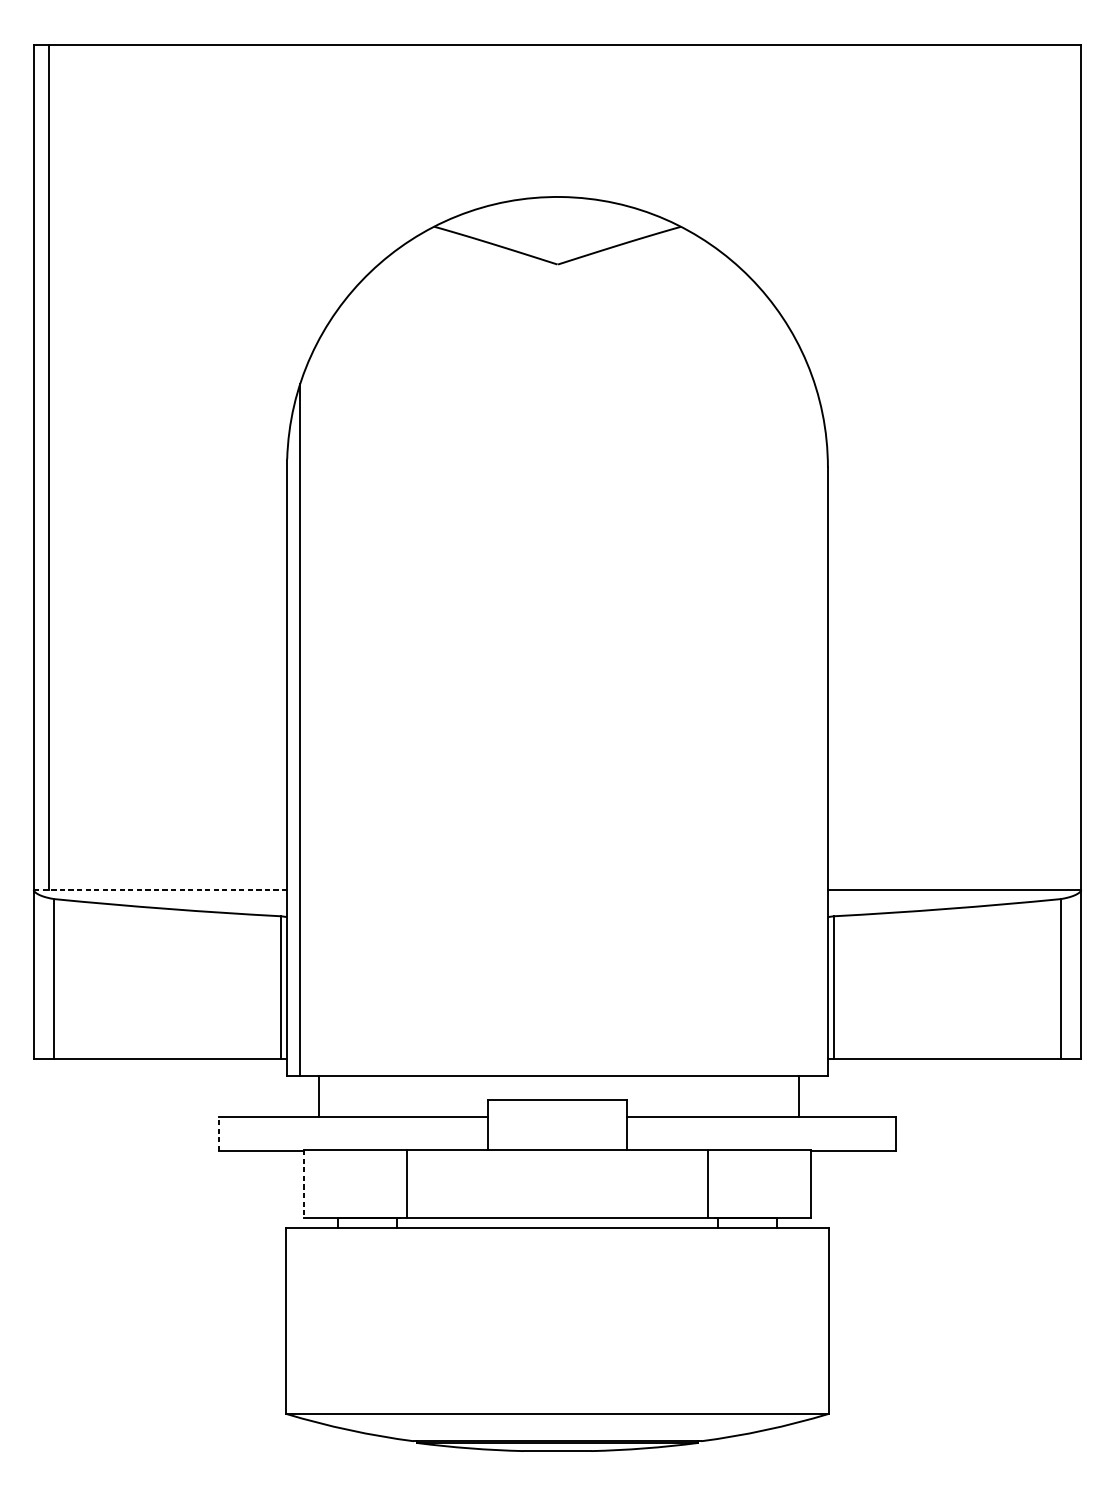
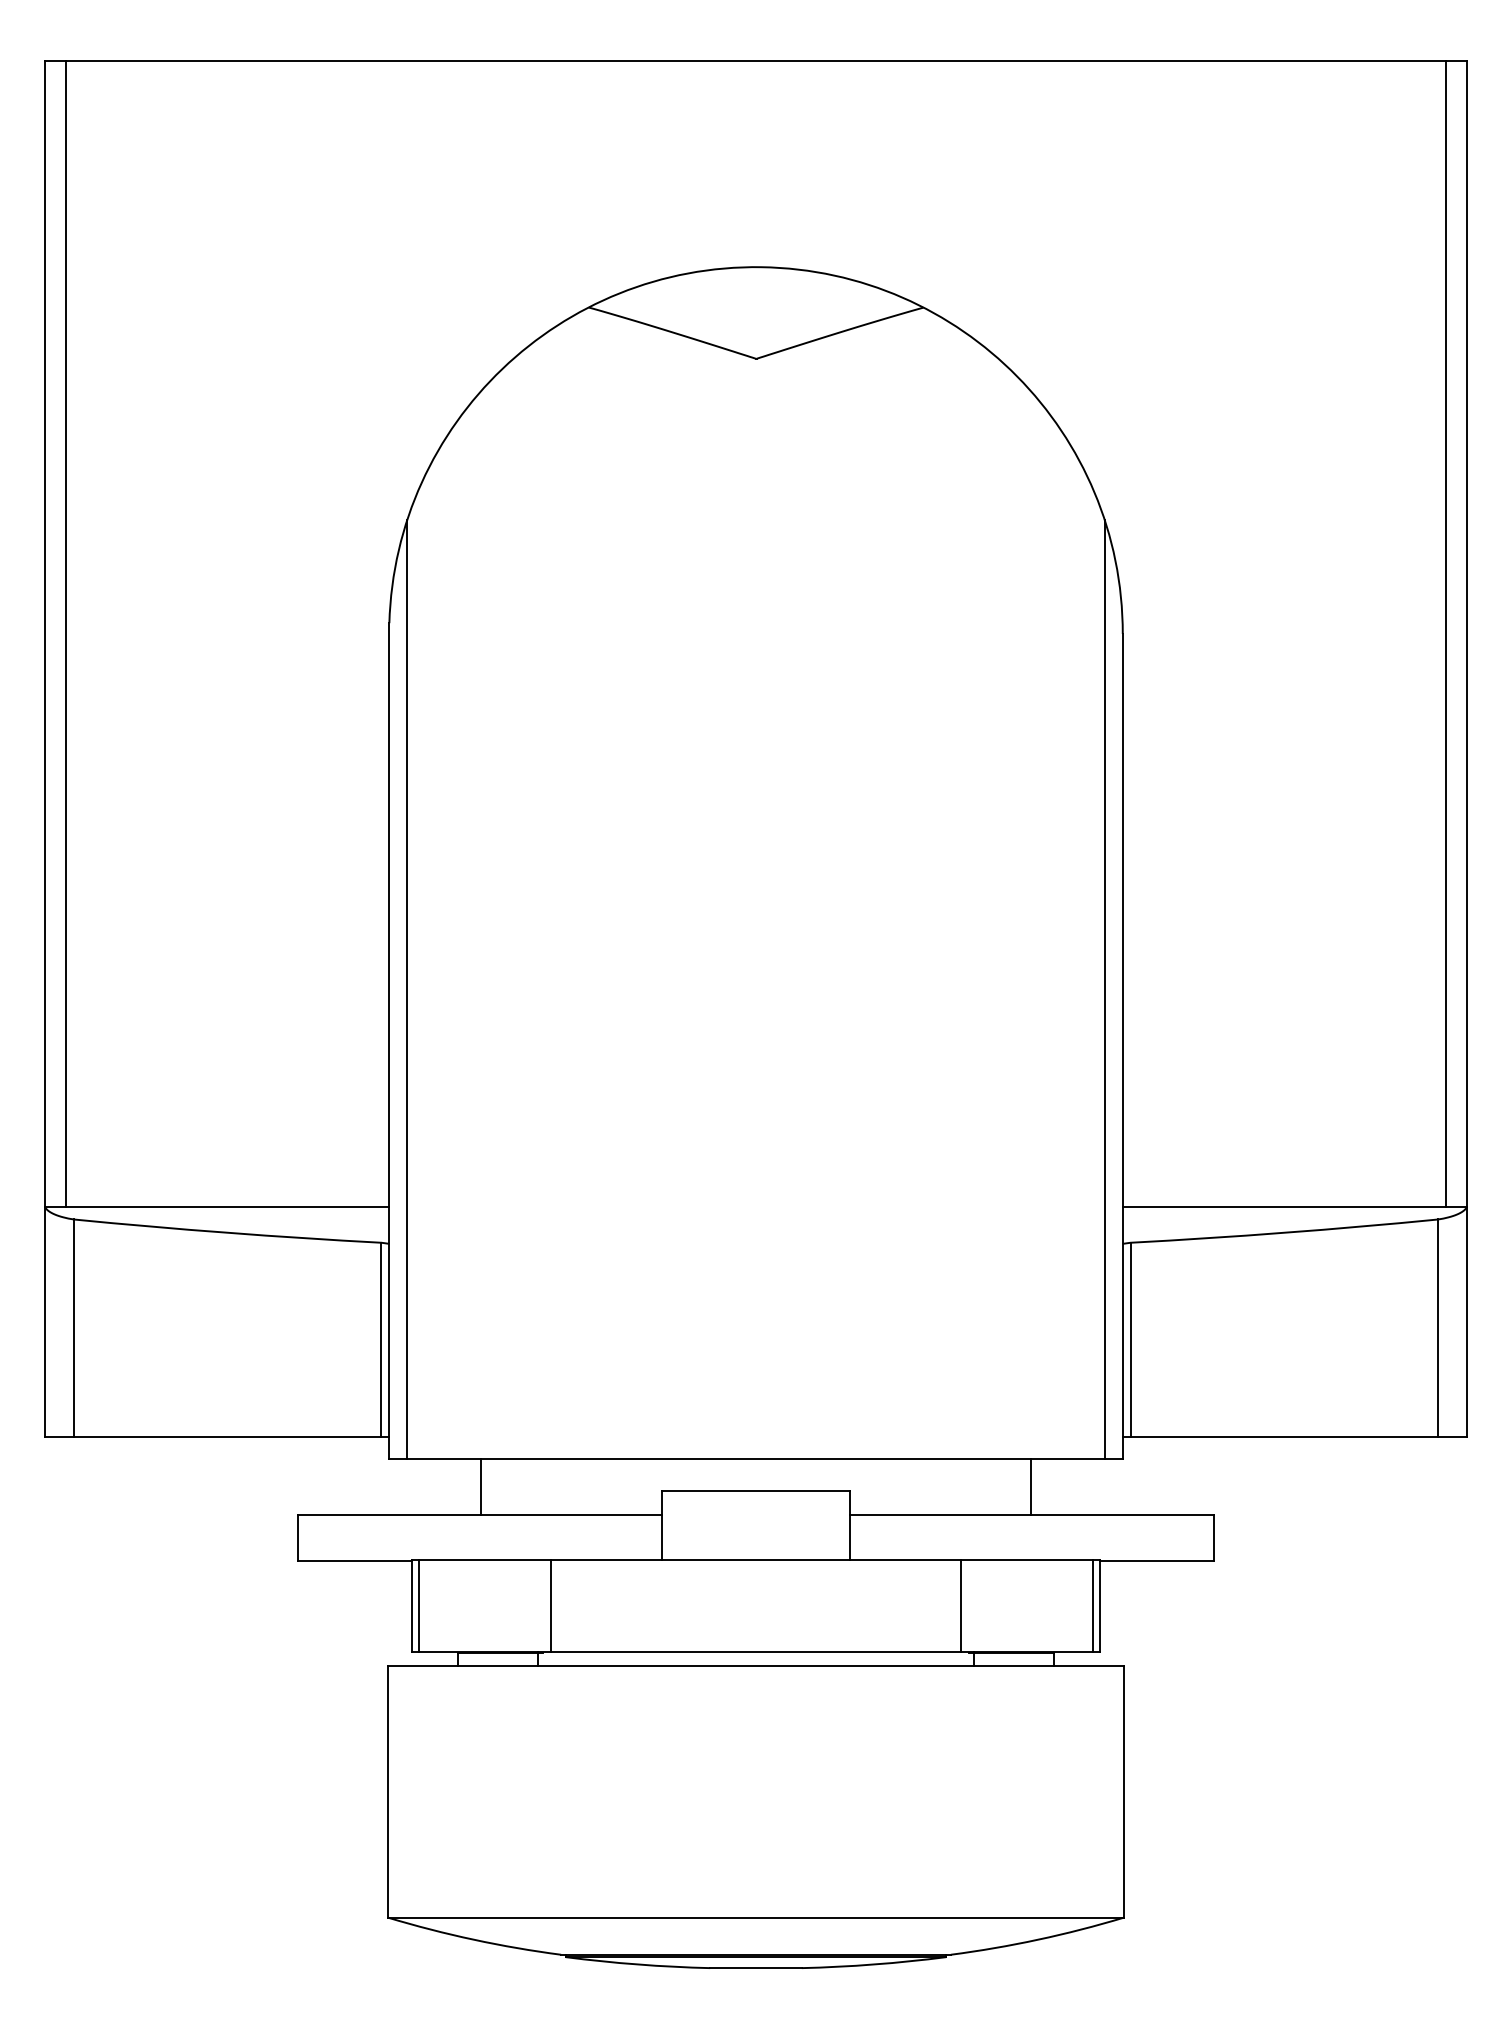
line: (1065, 467) -> (1445, 633), added
line: (814, 729) -> (1104, 989), added
line: (160, 890) -> (217, 1207), dashed -> solid
line: (318, 1096) -> (480, 1486), moved
line: (799, 1096) -> (1031, 1486), moved
line: (219, 1133) -> (297, 1537), dashed -> solid
line: (304, 1183) -> (412, 1605), dashed -> solid
line: (308, 1183) -> (418, 1605), added
line: (806, 1183) -> (1093, 1605), added

